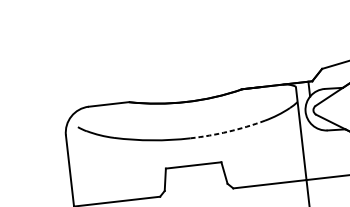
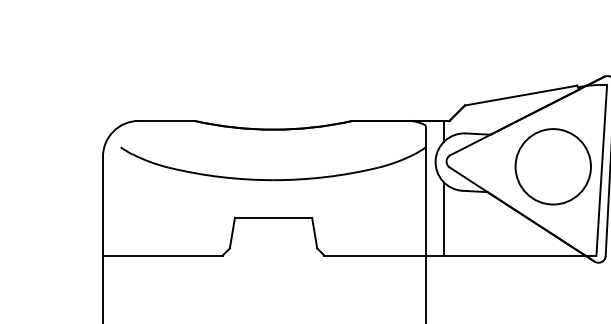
arc: (228, 132) -> (326, 177), dashed -> solid
line: (316, 151) -> (444, 218), added

